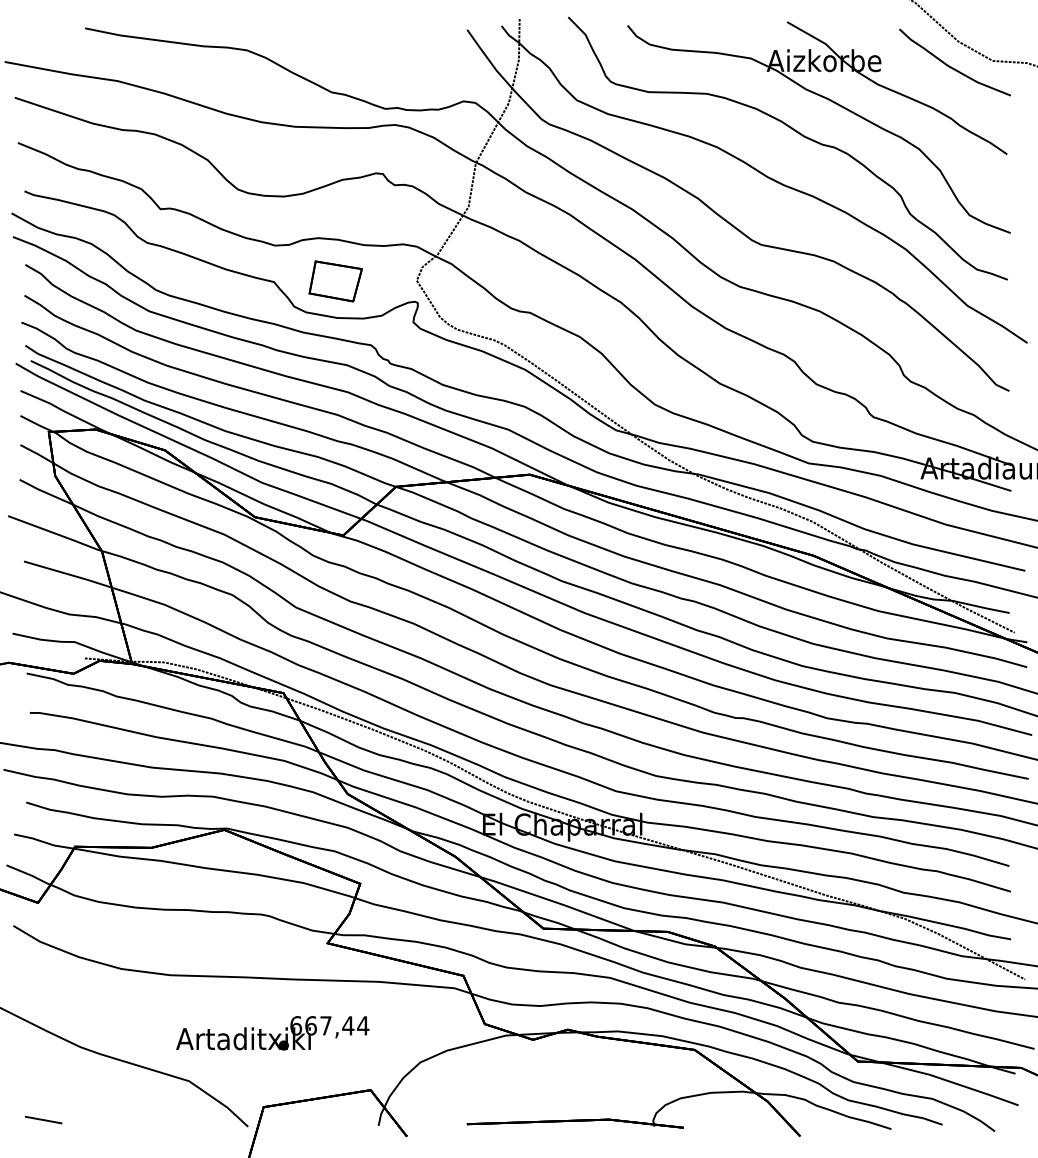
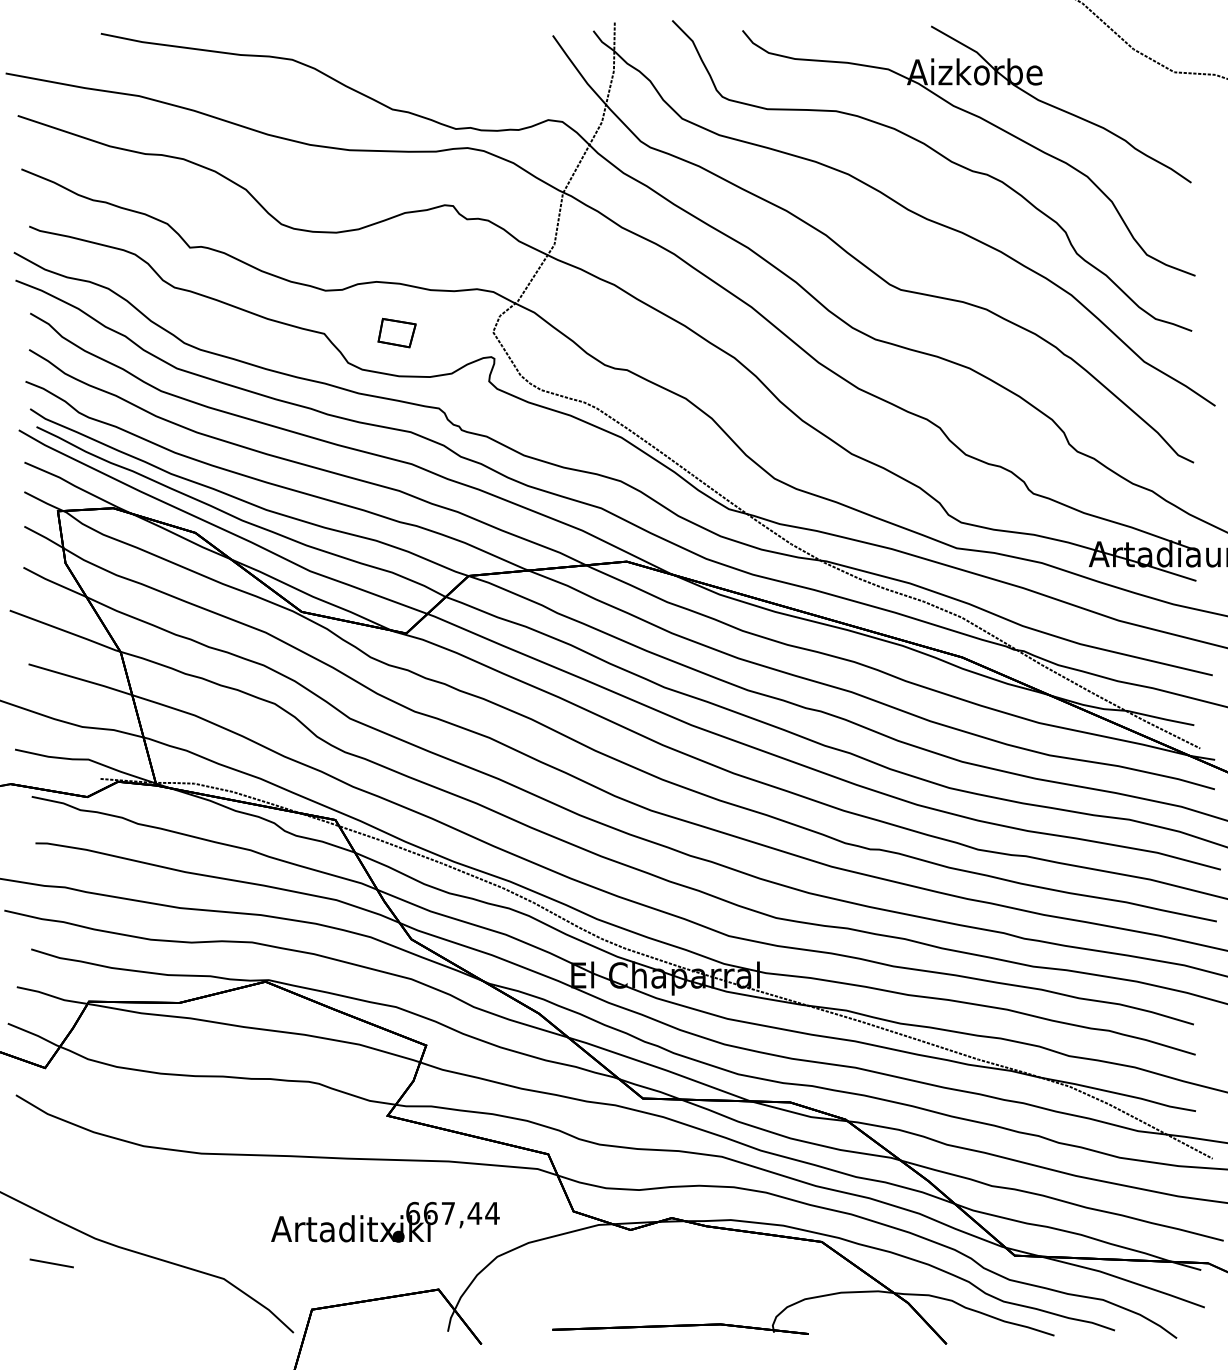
curve: (951, 66) -> (1125, 78), removed
part: (335, 281) -> (396, 333), size x0.6
text: (272, 1033) -> (385, 1222), moved
line: (43, 1119) -> (51, 1262), moved

